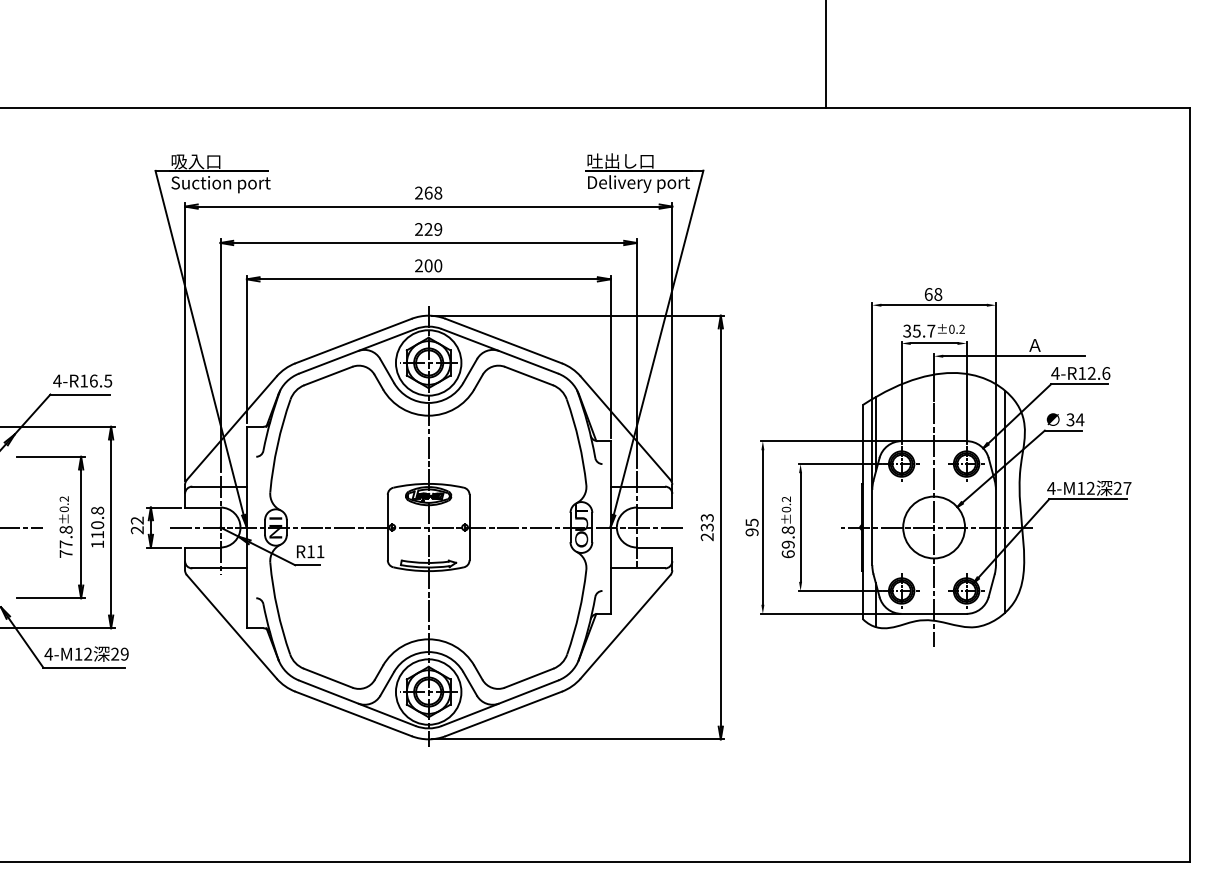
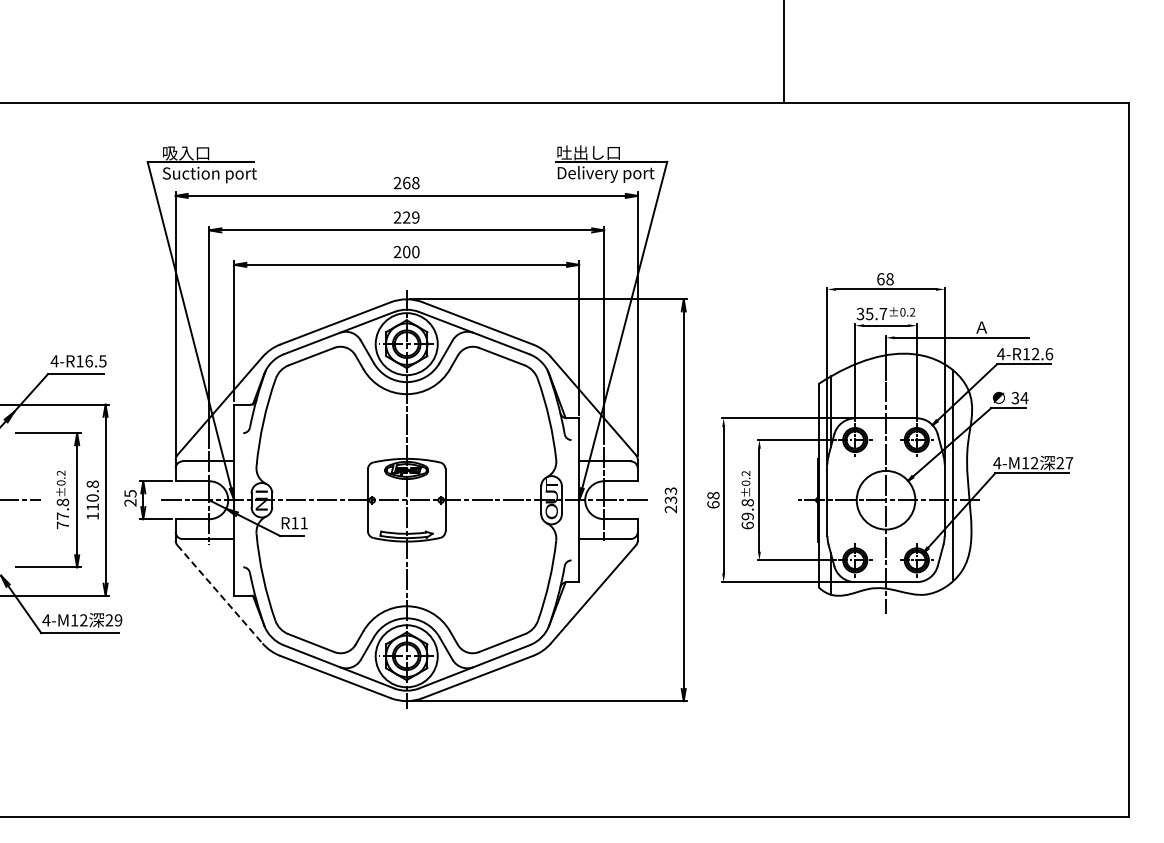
text: (137, 520) -> (130, 493), 22 -> 25
text: (752, 526) -> (713, 499), 95 -> 68
line: (231, 626) -> (219, 594), solid -> dashed

